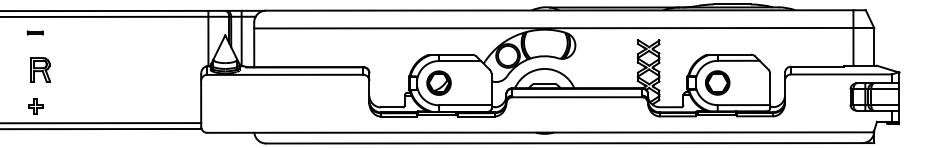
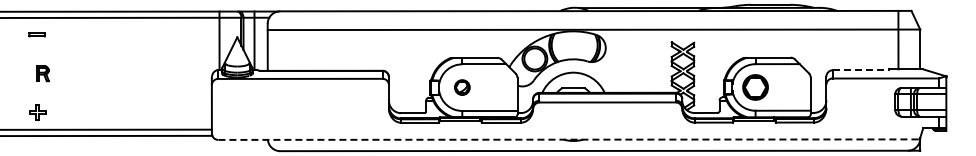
line: (817, 66) -> (860, 70), solid -> dashed
part: (40, 69) -> (42, 73), size x0.6
part: (439, 83) -> (462, 87), size x0.6
line: (539, 132) -> (567, 139), solid -> dashed

